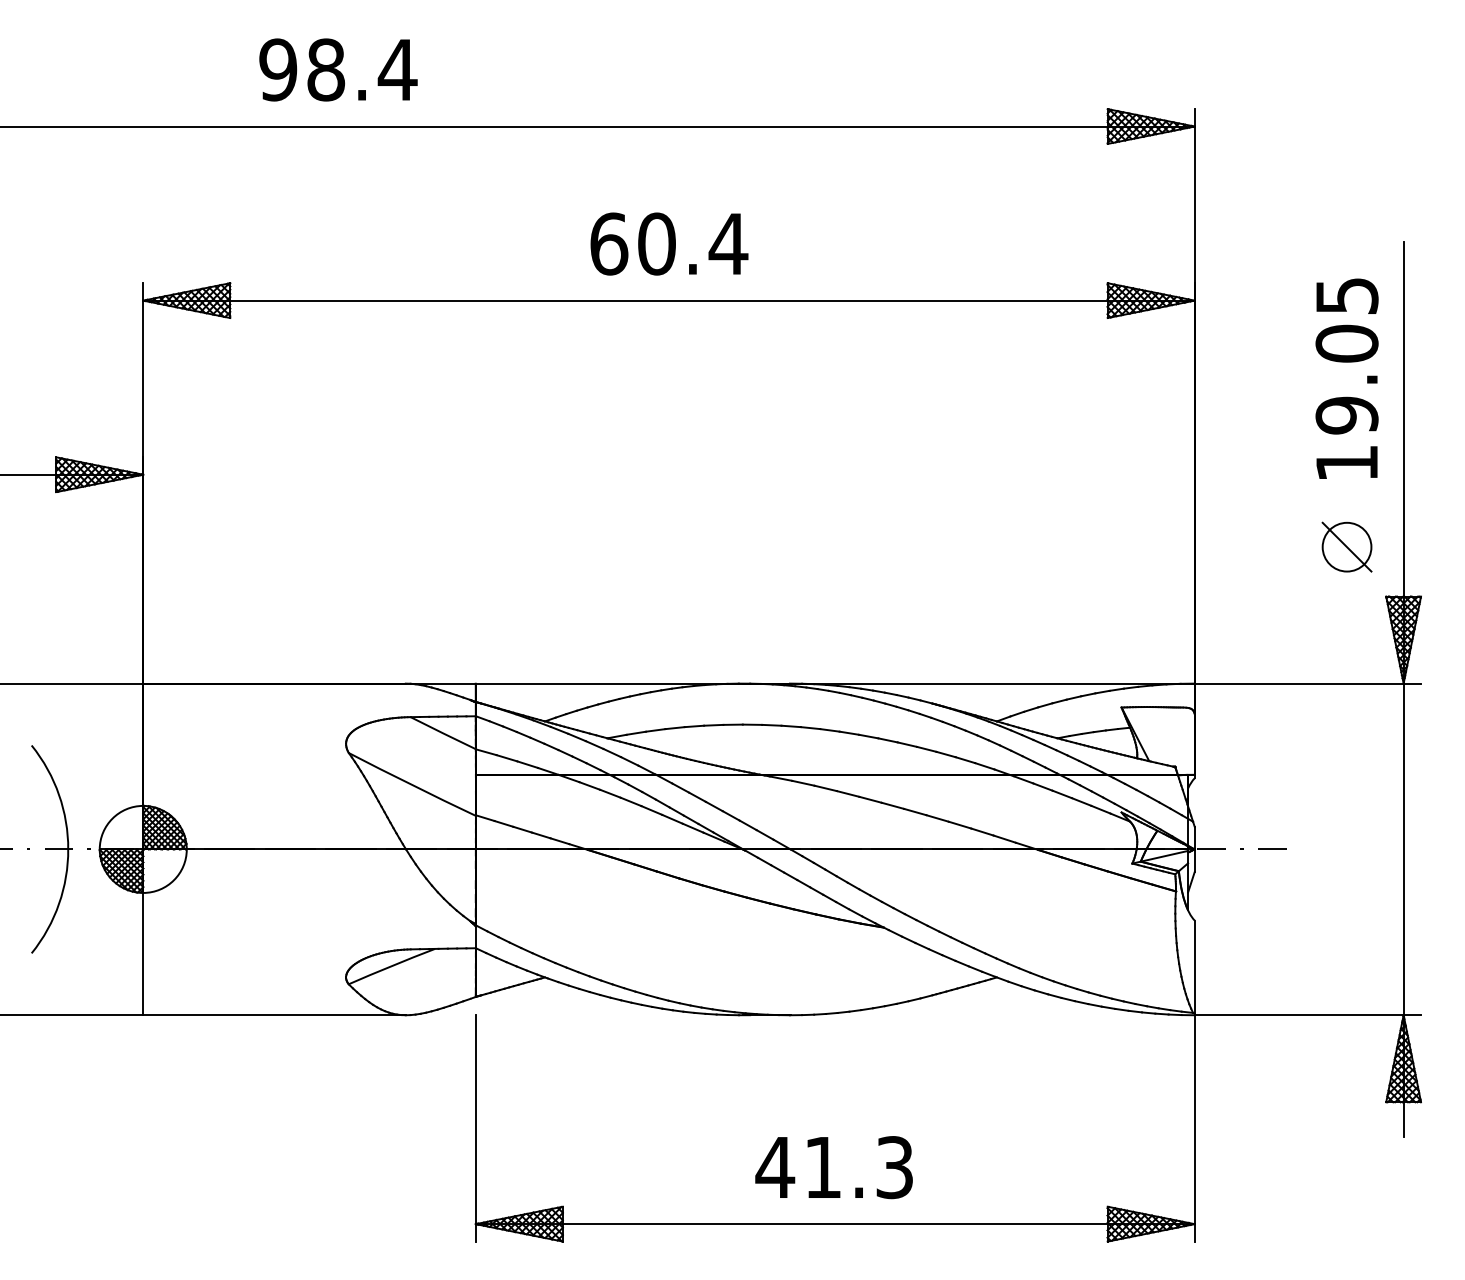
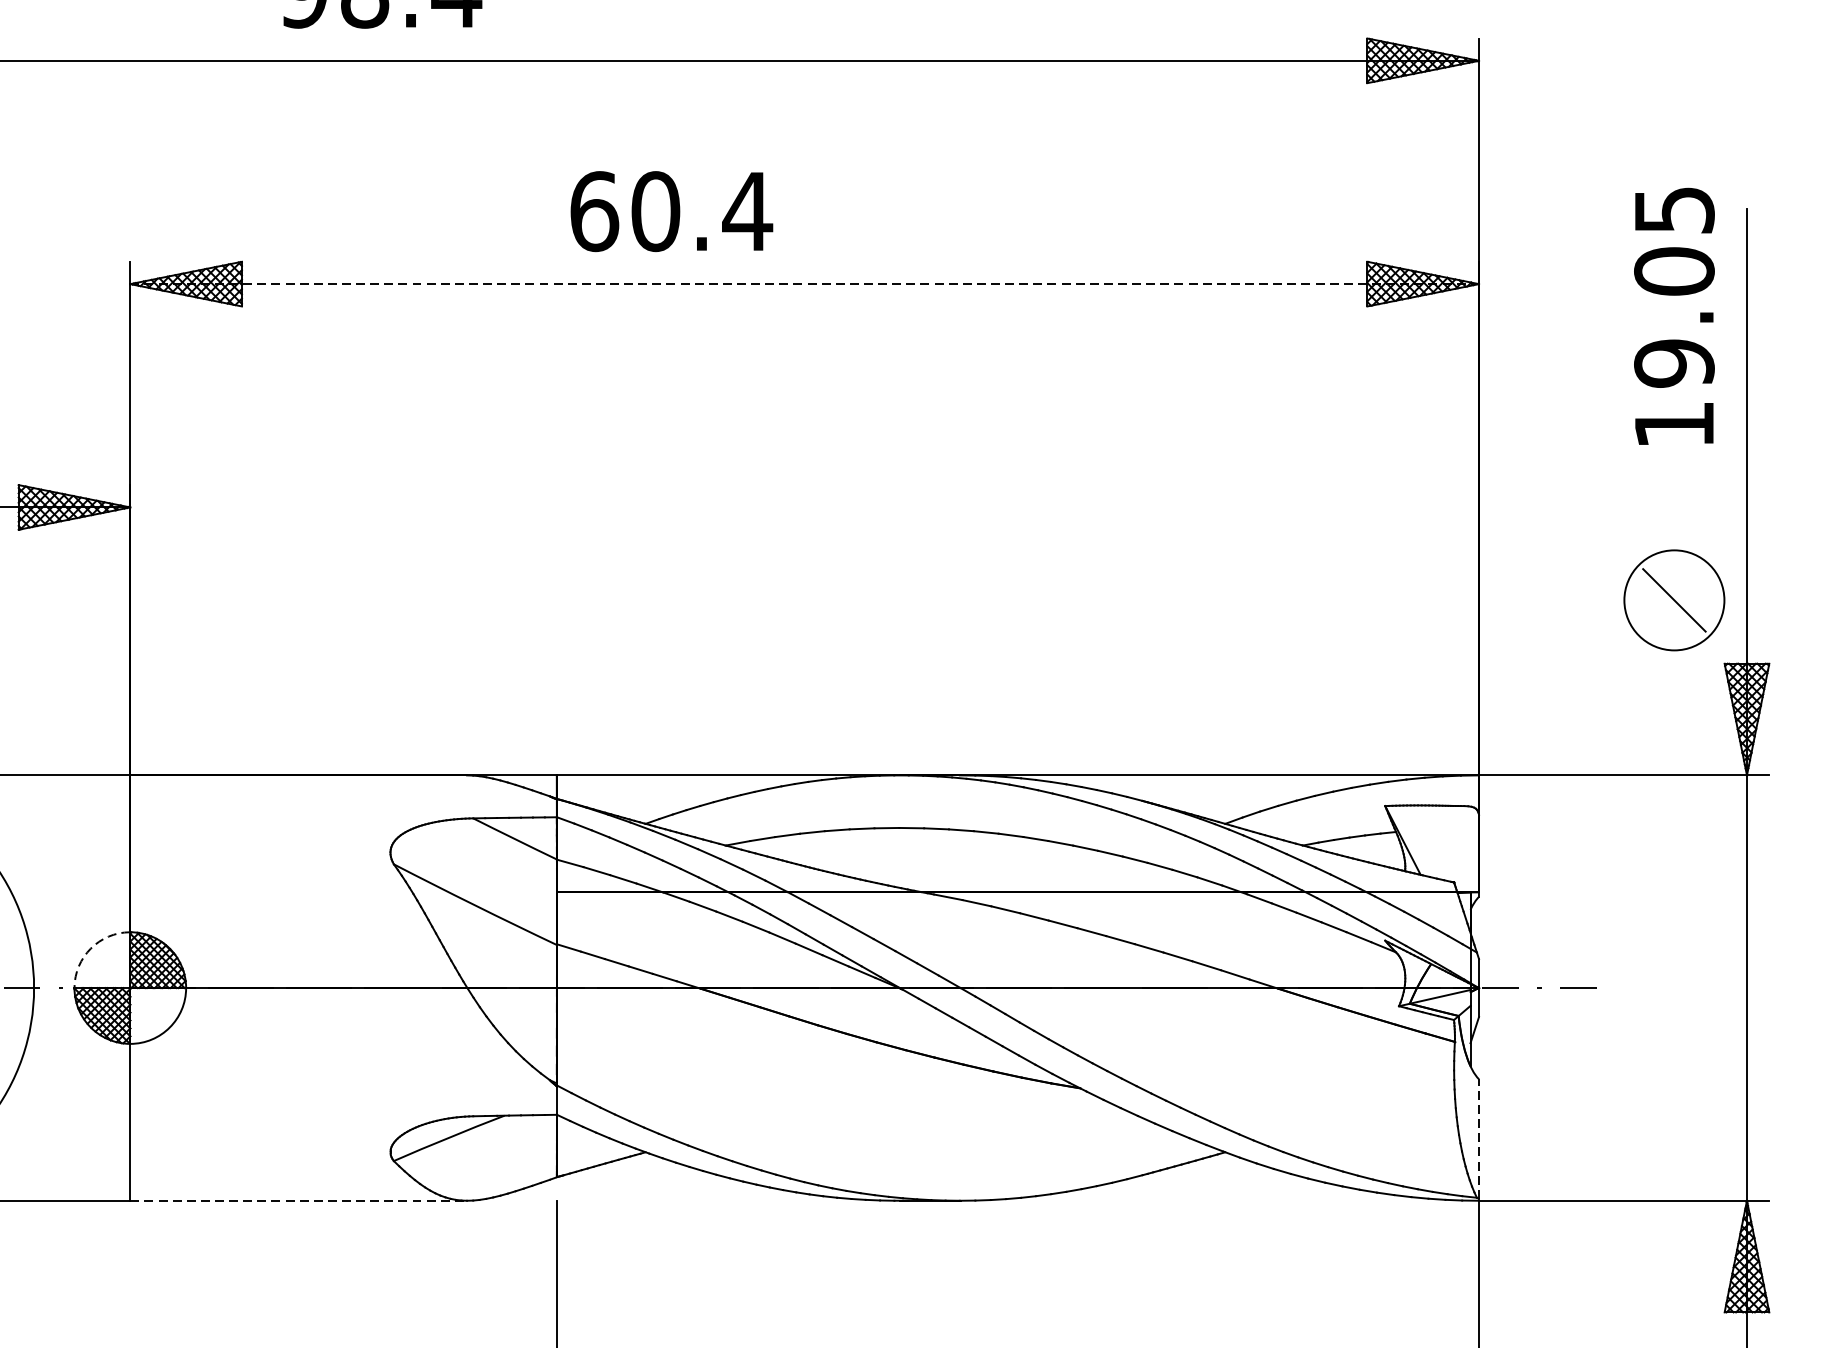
text: (669, 243) -> (671, 210), moved
line: (669, 300) -> (805, 283), solid -> dashed
text: (1346, 378) -> (1673, 316), moved
circle: (1346, 546) -> (1673, 599), size x1.6
arc: (112, 818) -> (90, 948), solid -> dashed
line: (1194, 967) -> (1478, 1139), solid -> dashed
line: (275, 1015) -> (299, 1201), solid -> dashed

